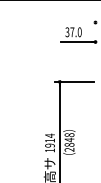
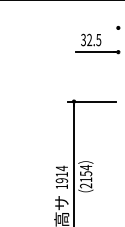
text: (76, 31) -> (94, 39), 37.0 -> 32.5
text: (69, 139) -> (86, 173), 2848 -> 2154

